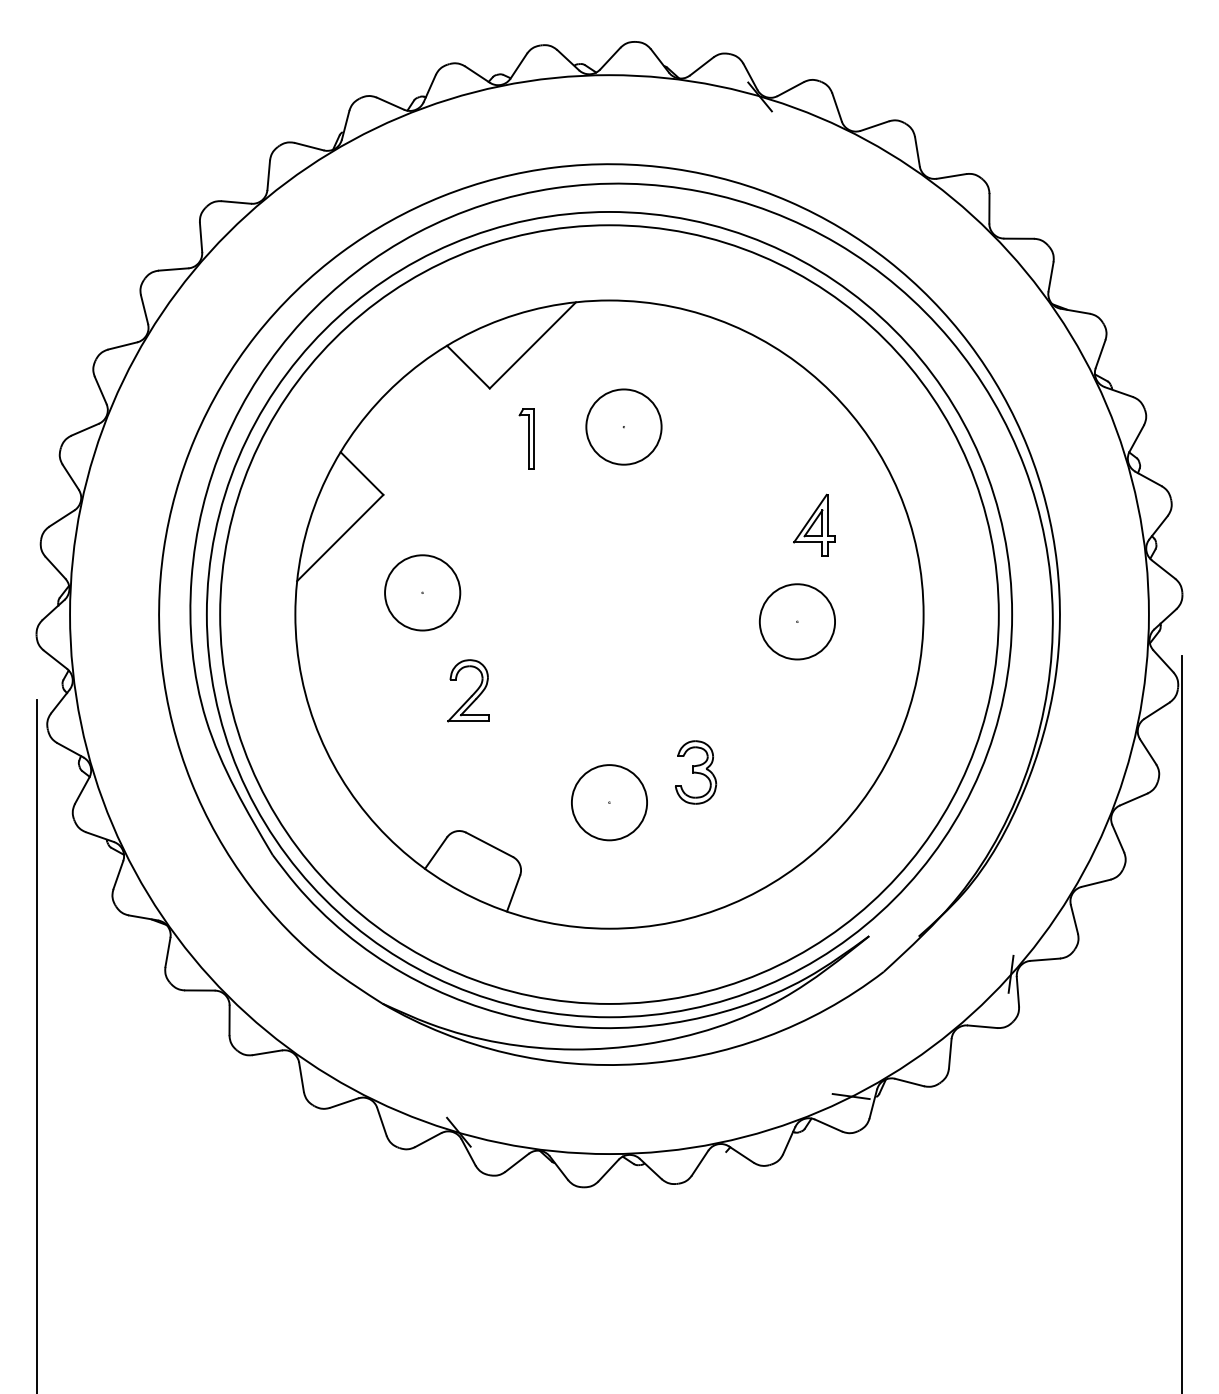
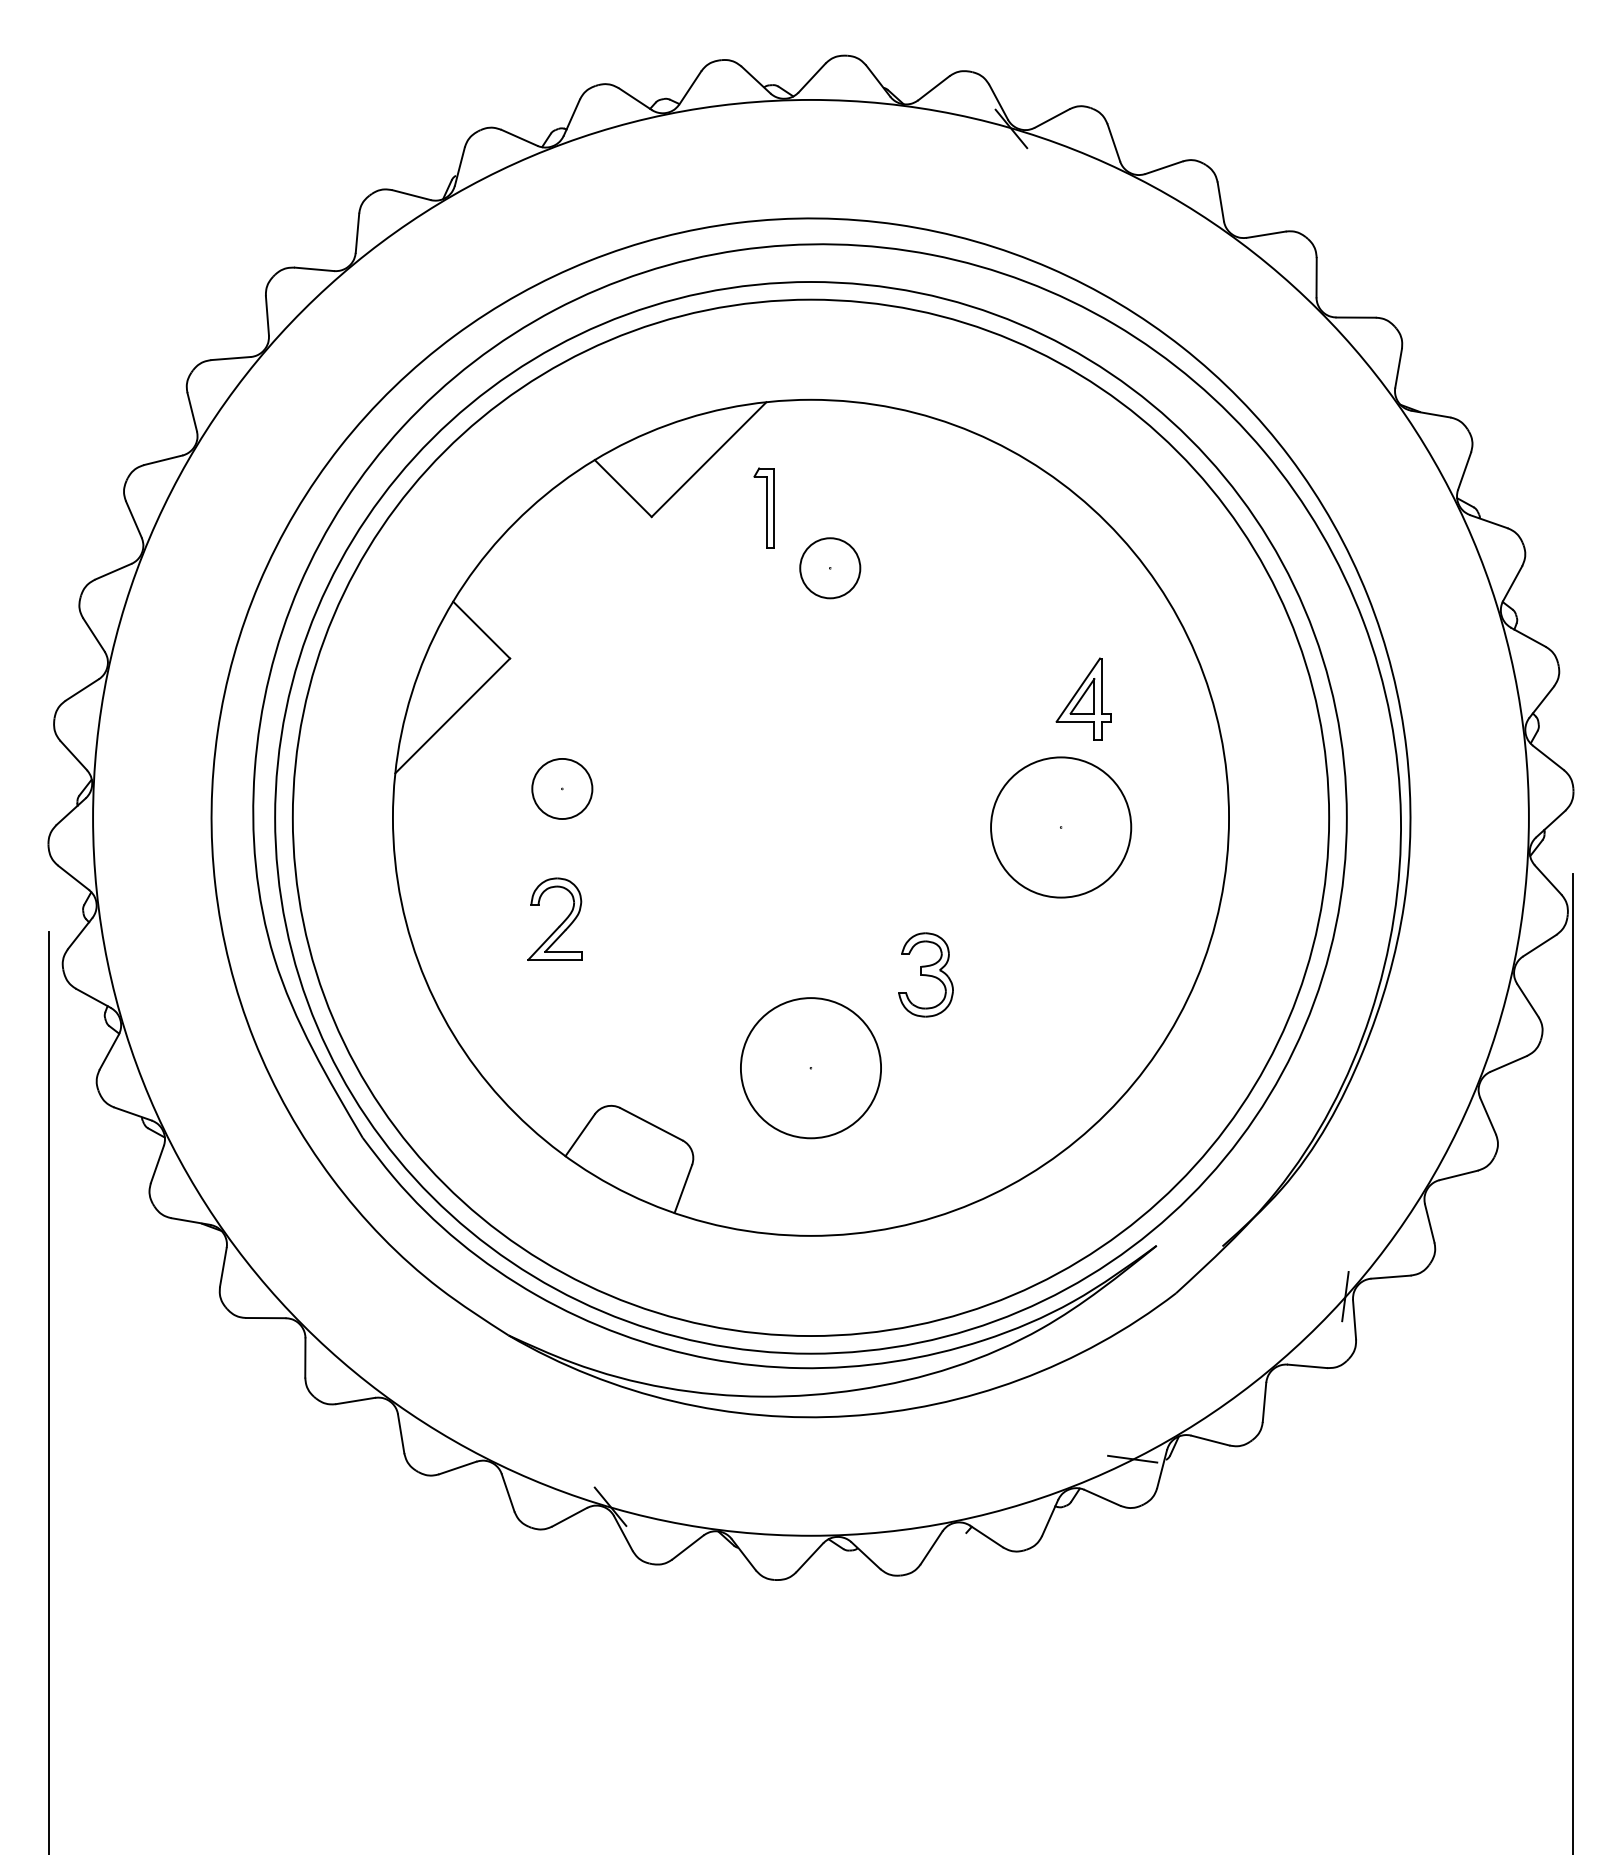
circle: (624, 427) -> (830, 568), size x0.6
part: (526, 438) -> (763, 507), moved
circle: (422, 592) -> (562, 788), size x0.6
circle: (797, 621) -> (1061, 827), size x1.4
part: (472, 694) -> (560, 924), moved
part: (695, 772) -> (925, 974), moved
circle: (609, 802) -> (810, 1068), size x1.4

